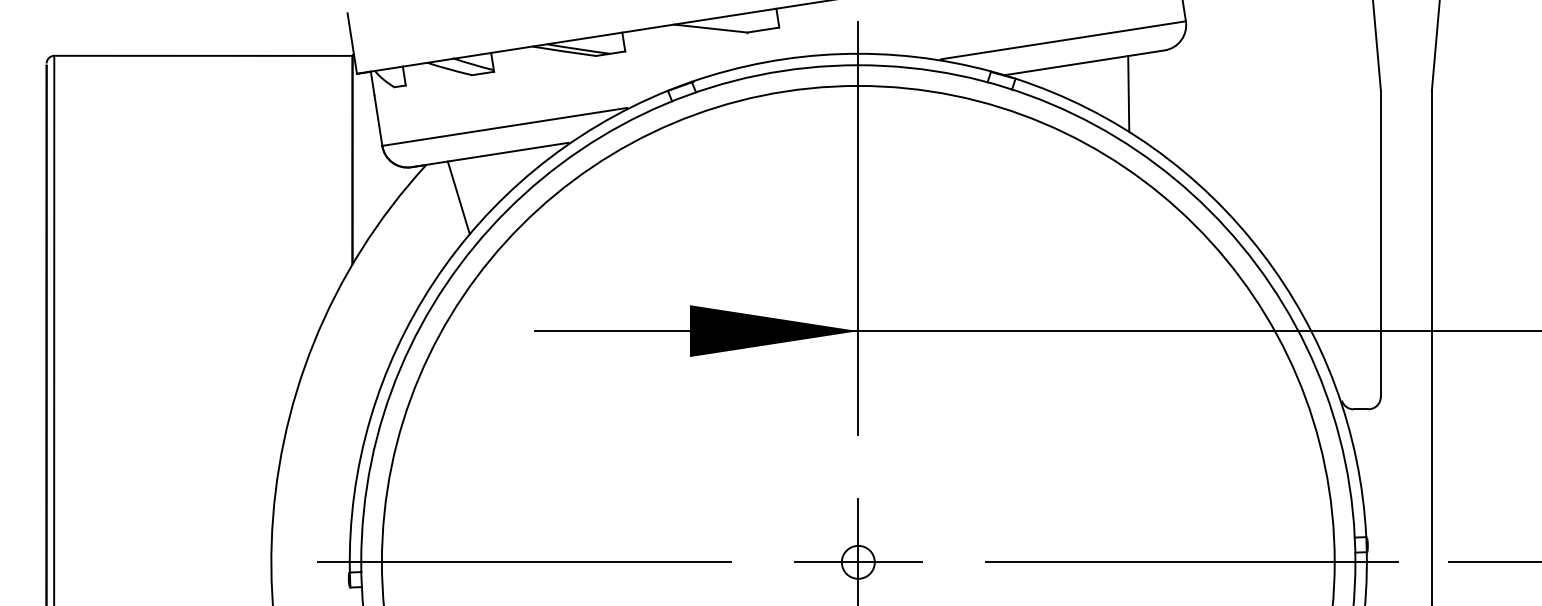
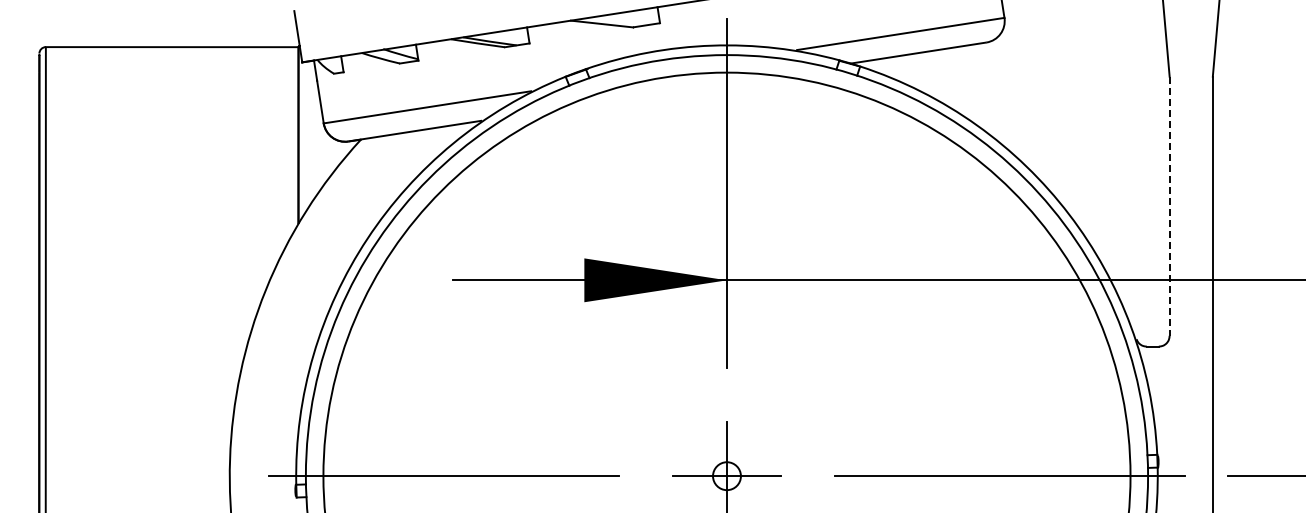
line: (1128, 94) -> (955, 79), removed
line: (458, 197) -> (388, 167), removed
line: (1380, 243) -> (1169, 206), solid -> dashed

